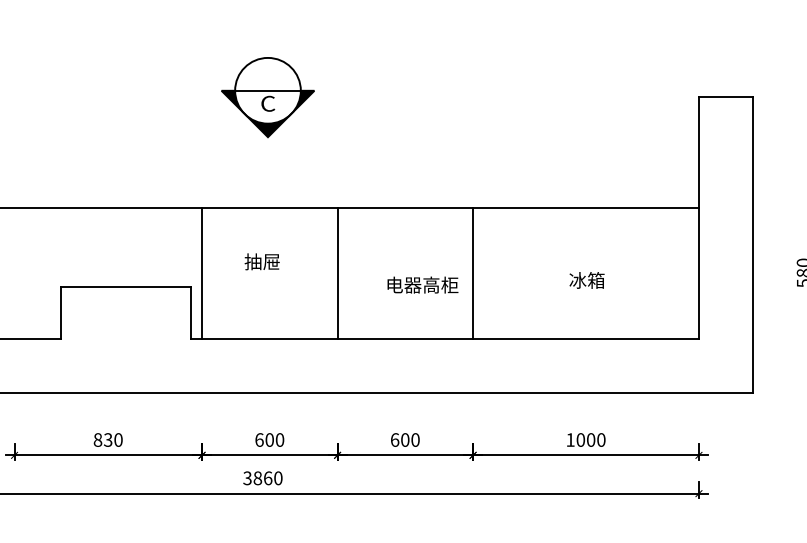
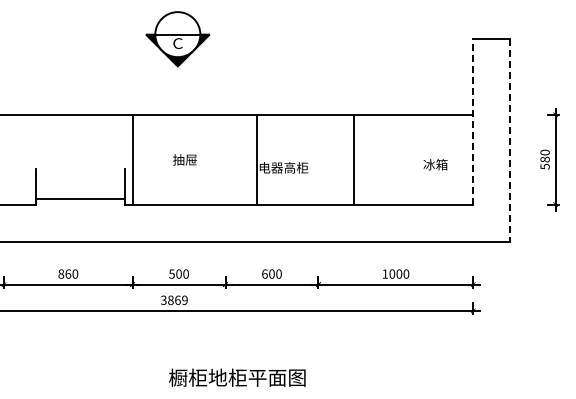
line: (699, 217) -> (473, 121), solid -> dashed
line: (753, 245) -> (510, 140), solid -> dashed
text: (261, 261) -> (184, 159), moved
line: (337, 272) -> (256, 159), moved
line: (473, 272) -> (354, 159), moved
text: (586, 280) -> (435, 164), moved
line: (124, 286) -> (79, 198), moved
text: (108, 439) -> (68, 273), 830 -> 860
text: (258, 439) -> (171, 273), 600 -> 500
text: (277, 477) -> (184, 299), 3860 -> 3869

